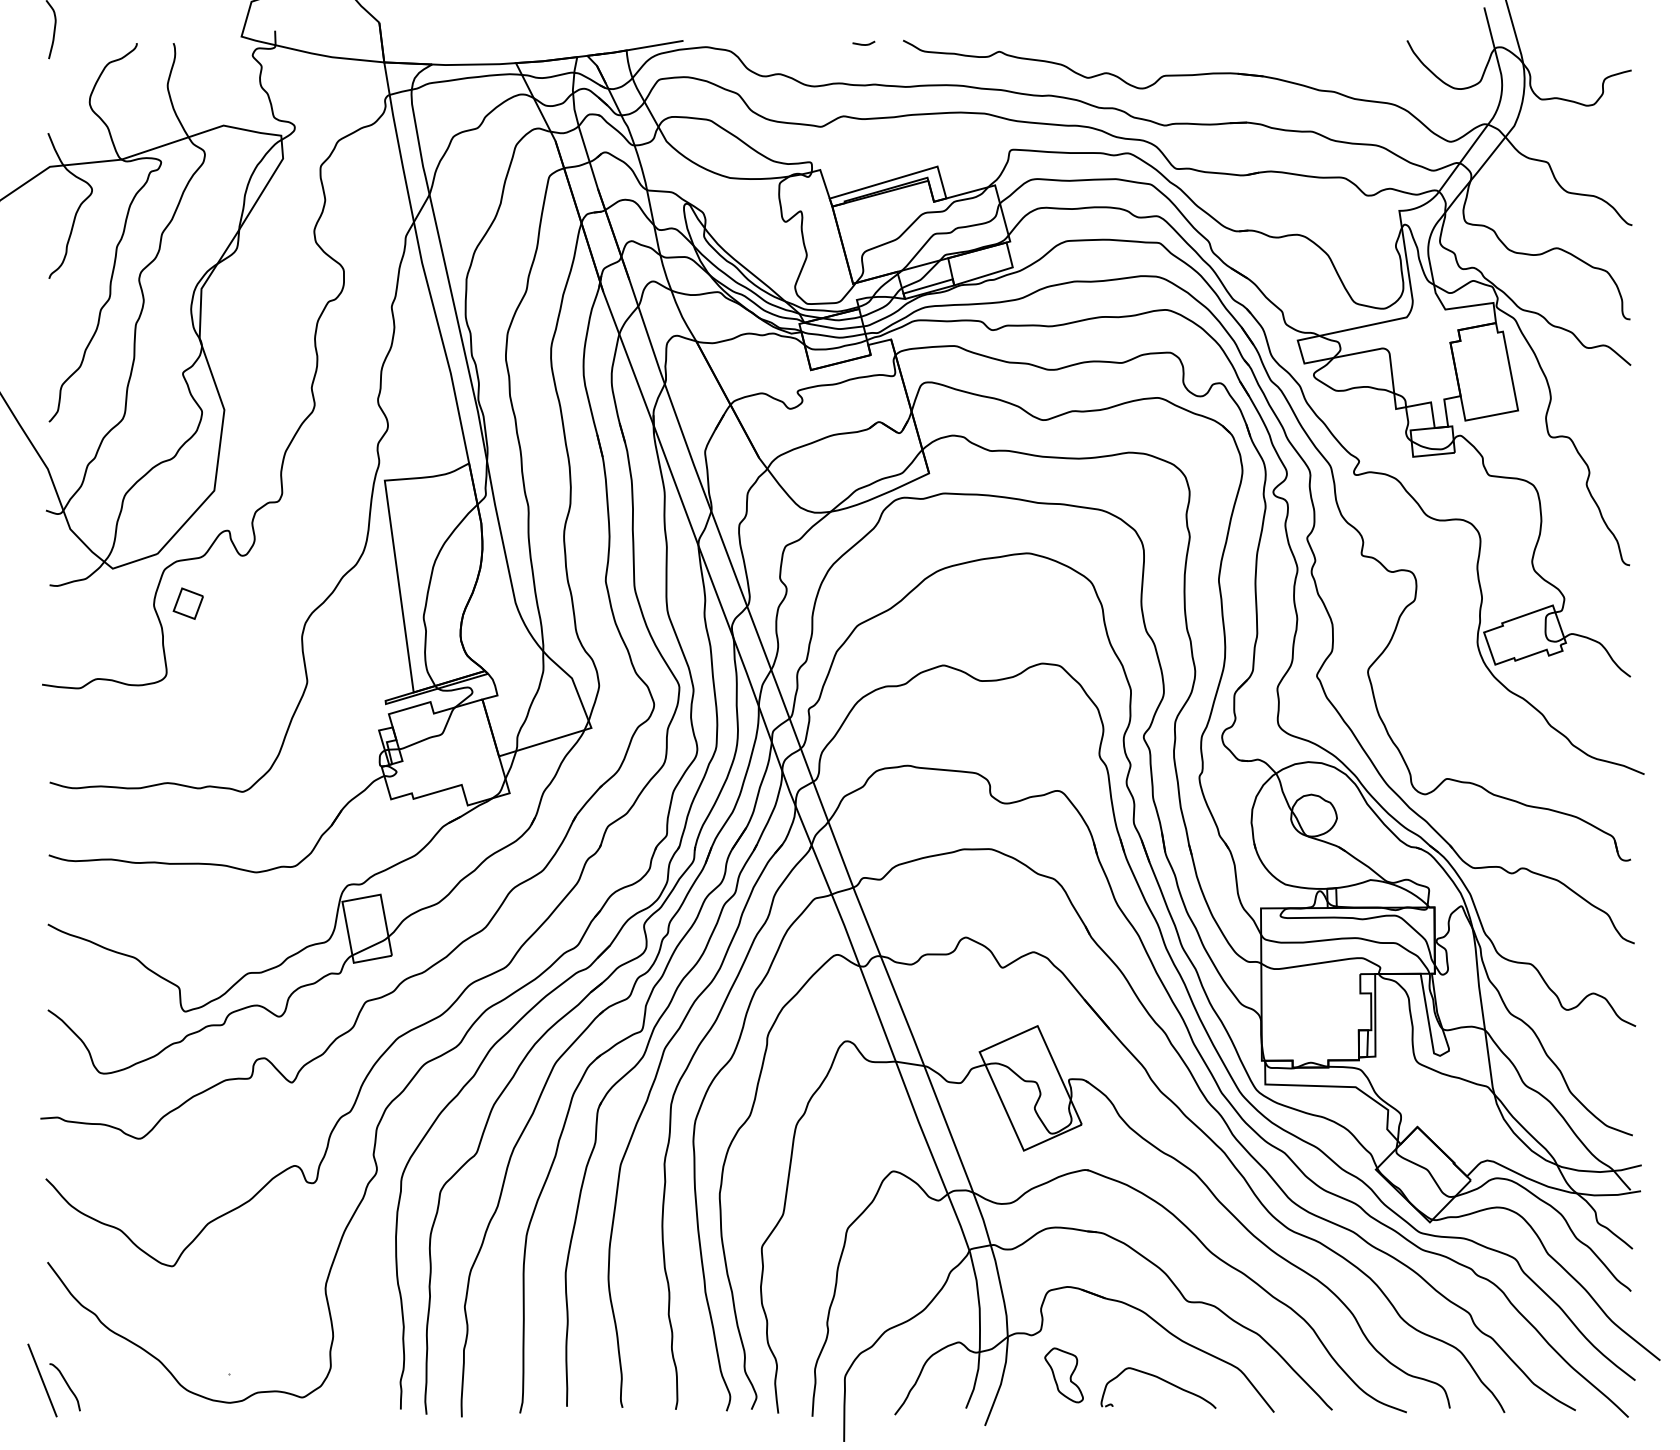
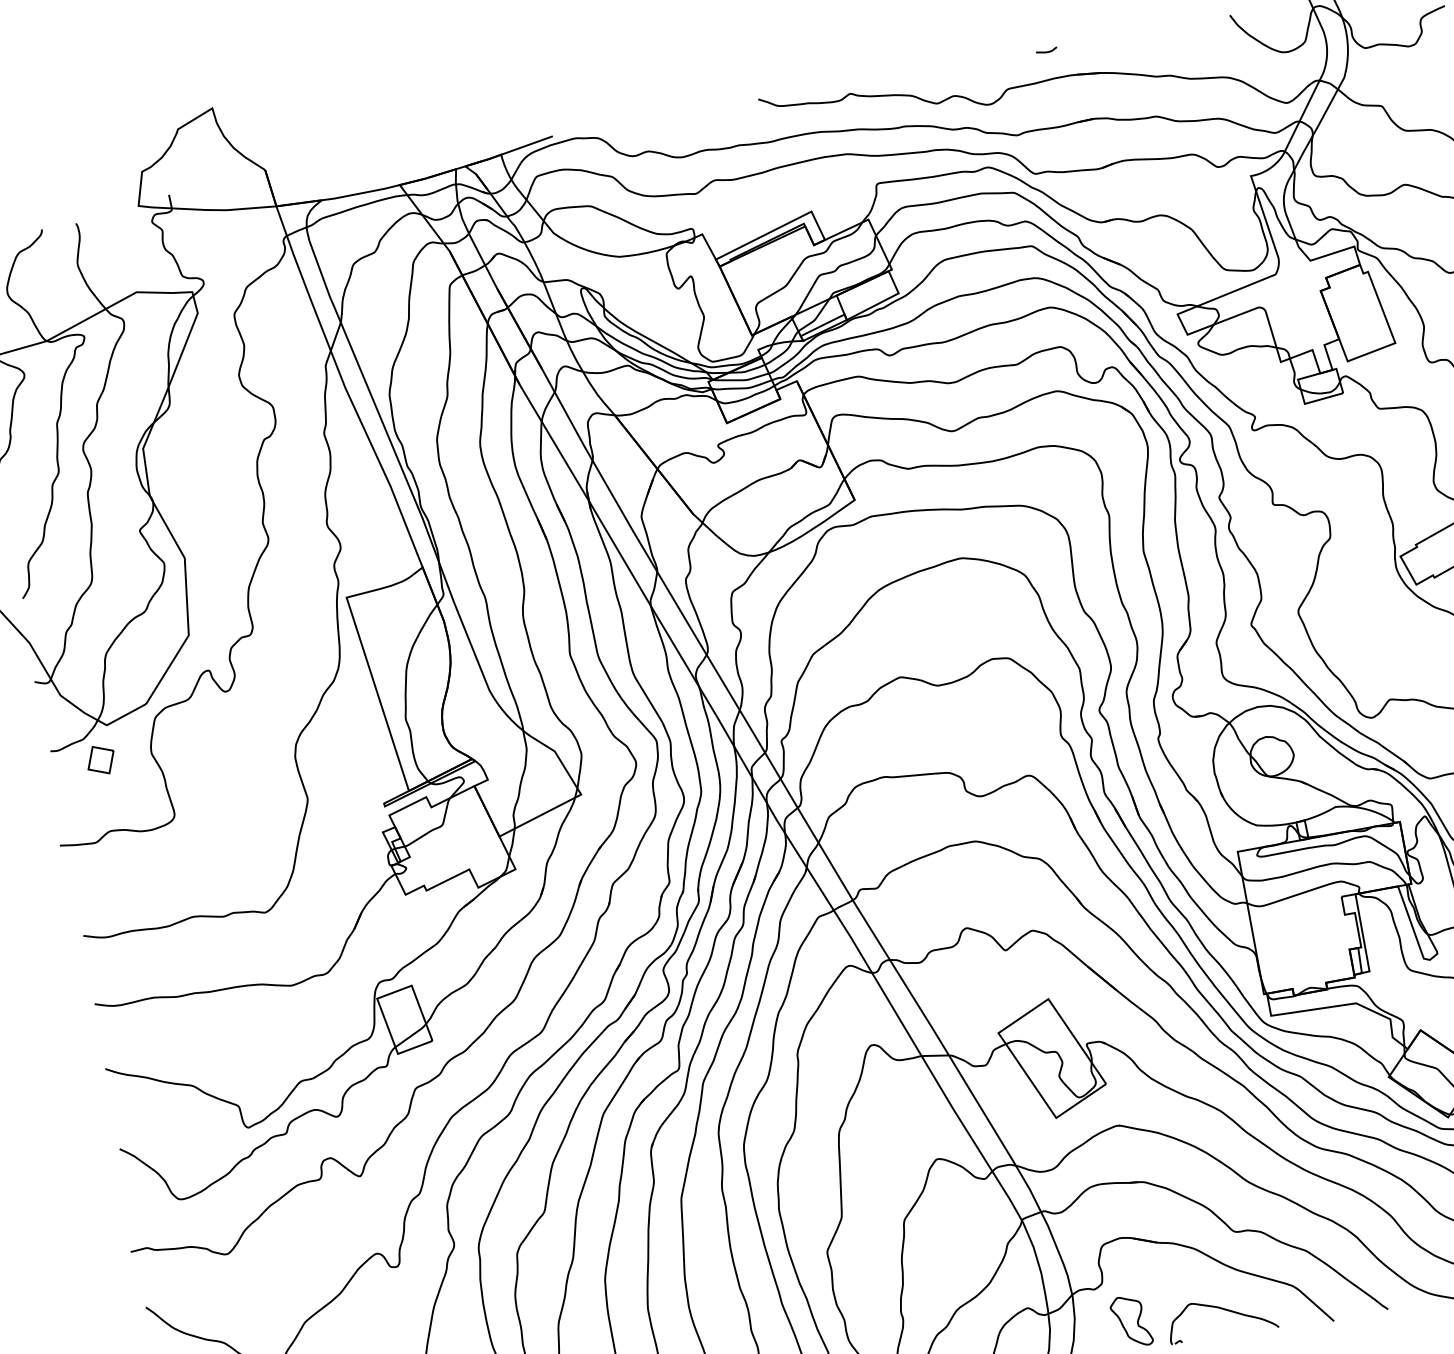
curve: (863, 44) -> (1046, 51), moved
part: (187, 603) -> (100, 760), moved

